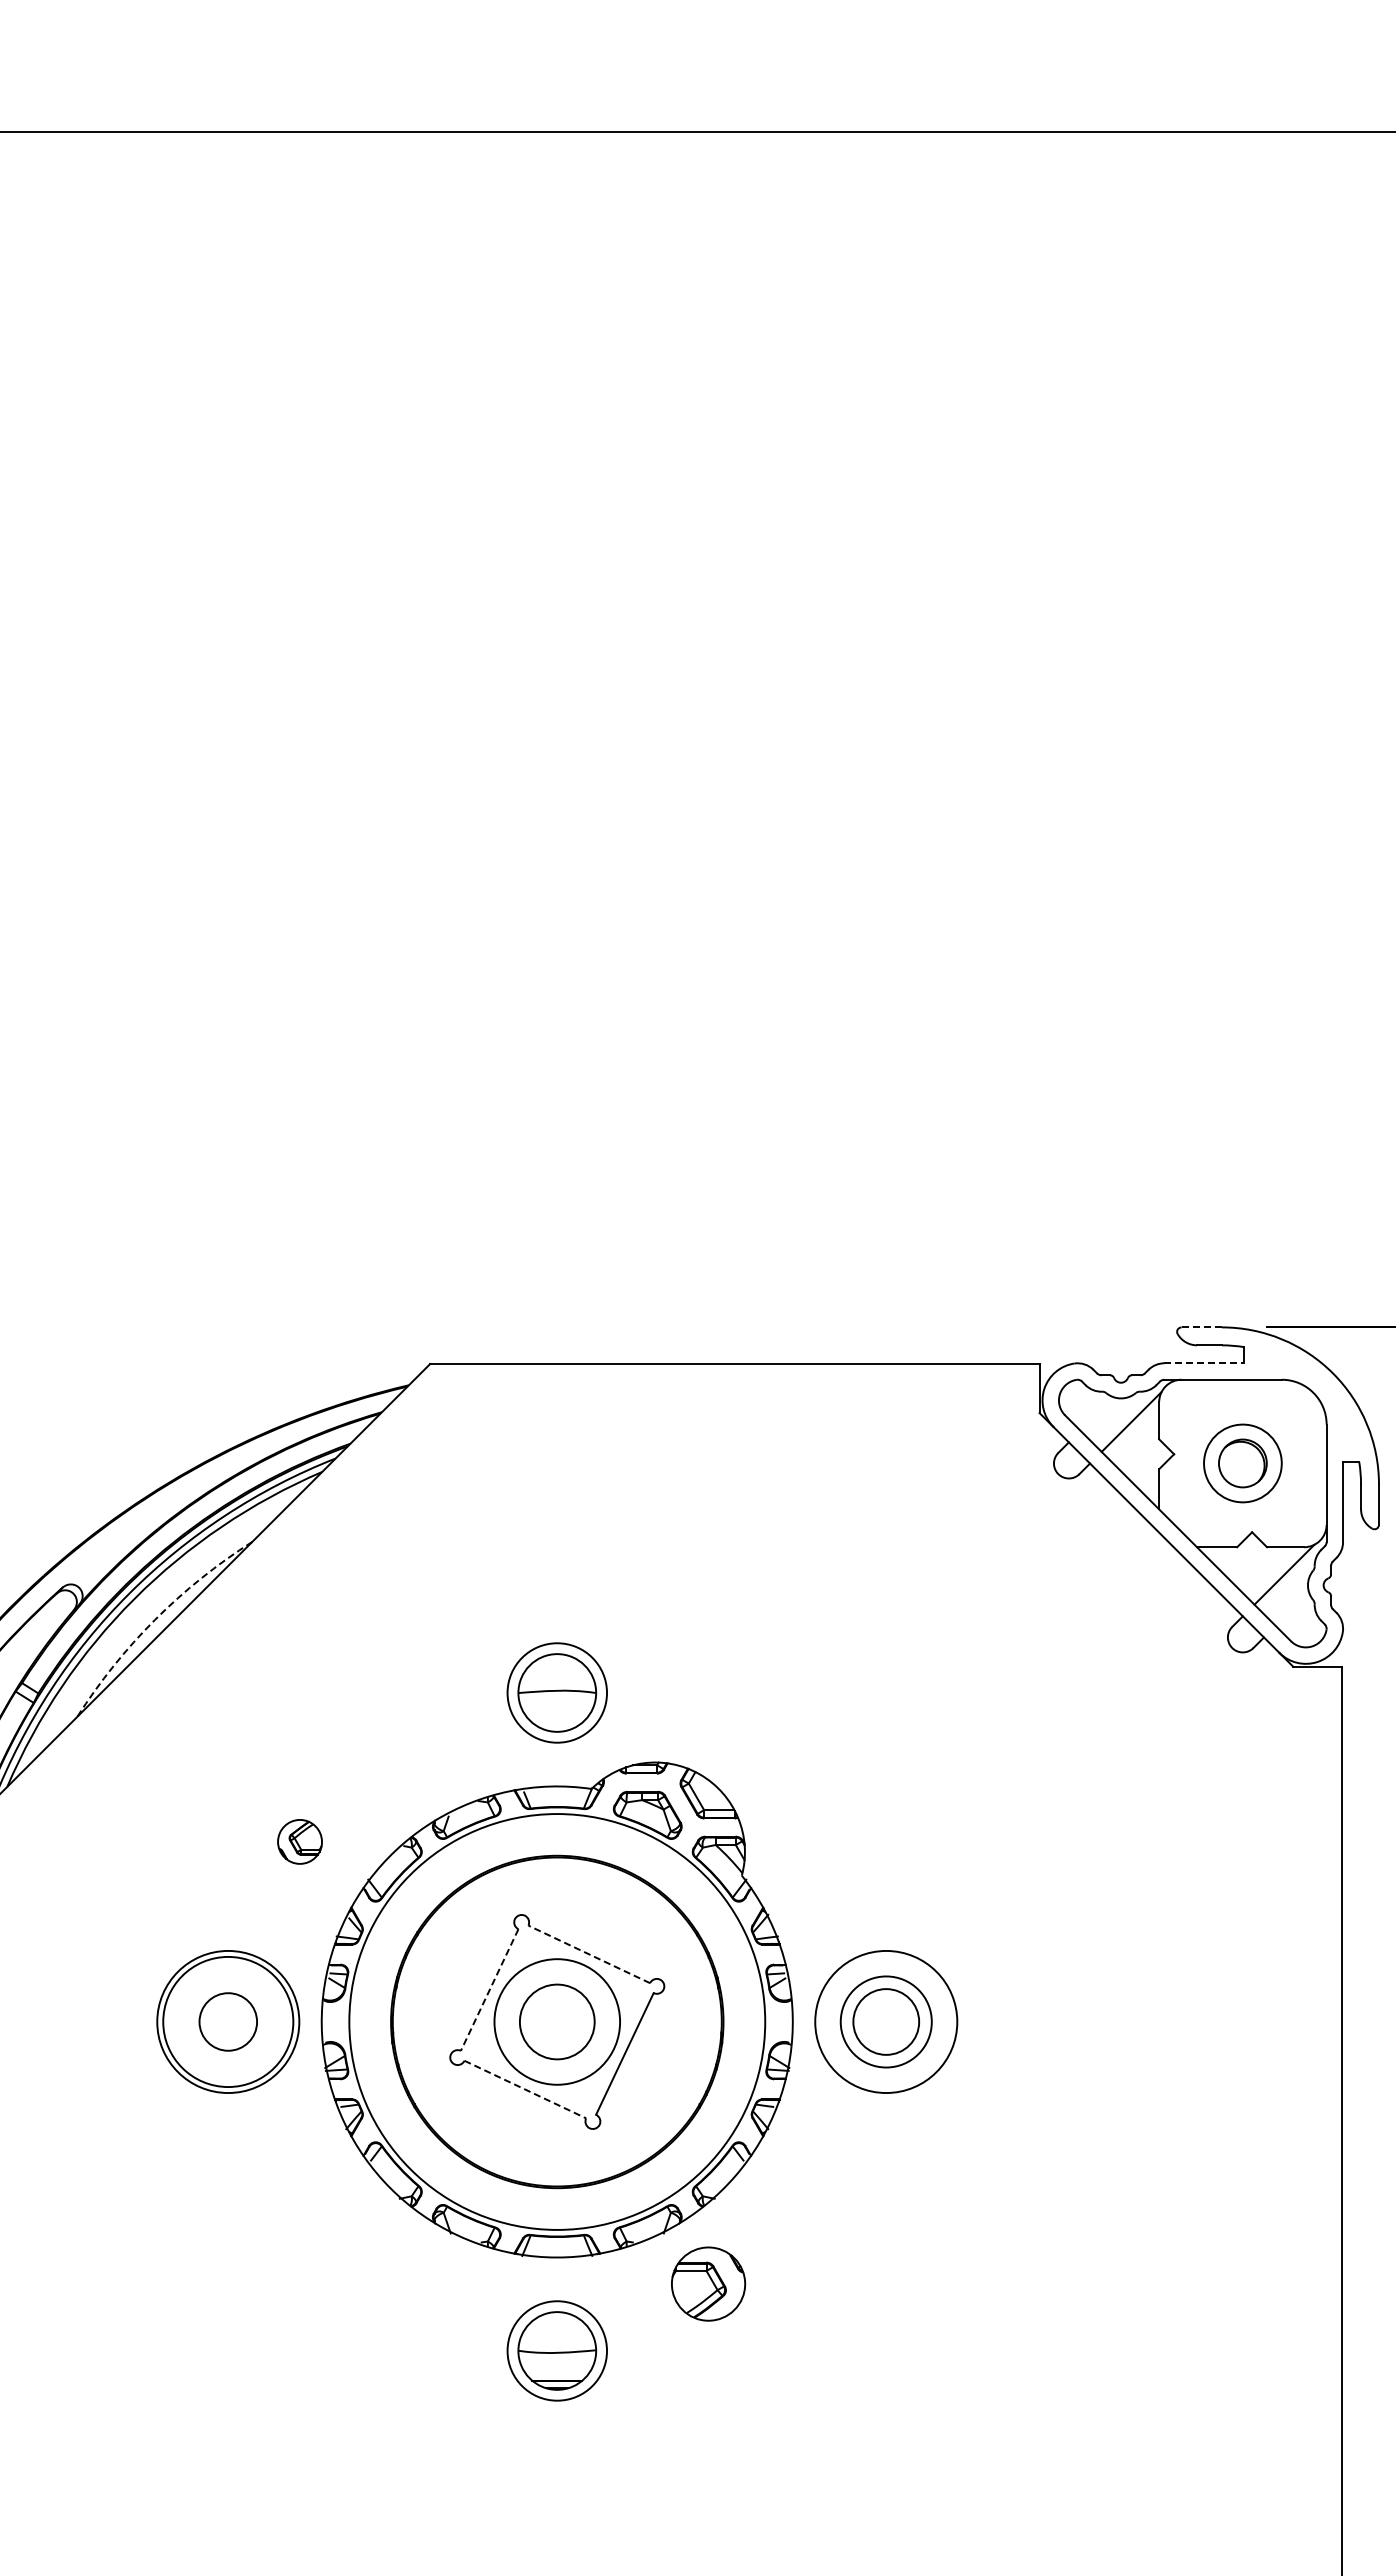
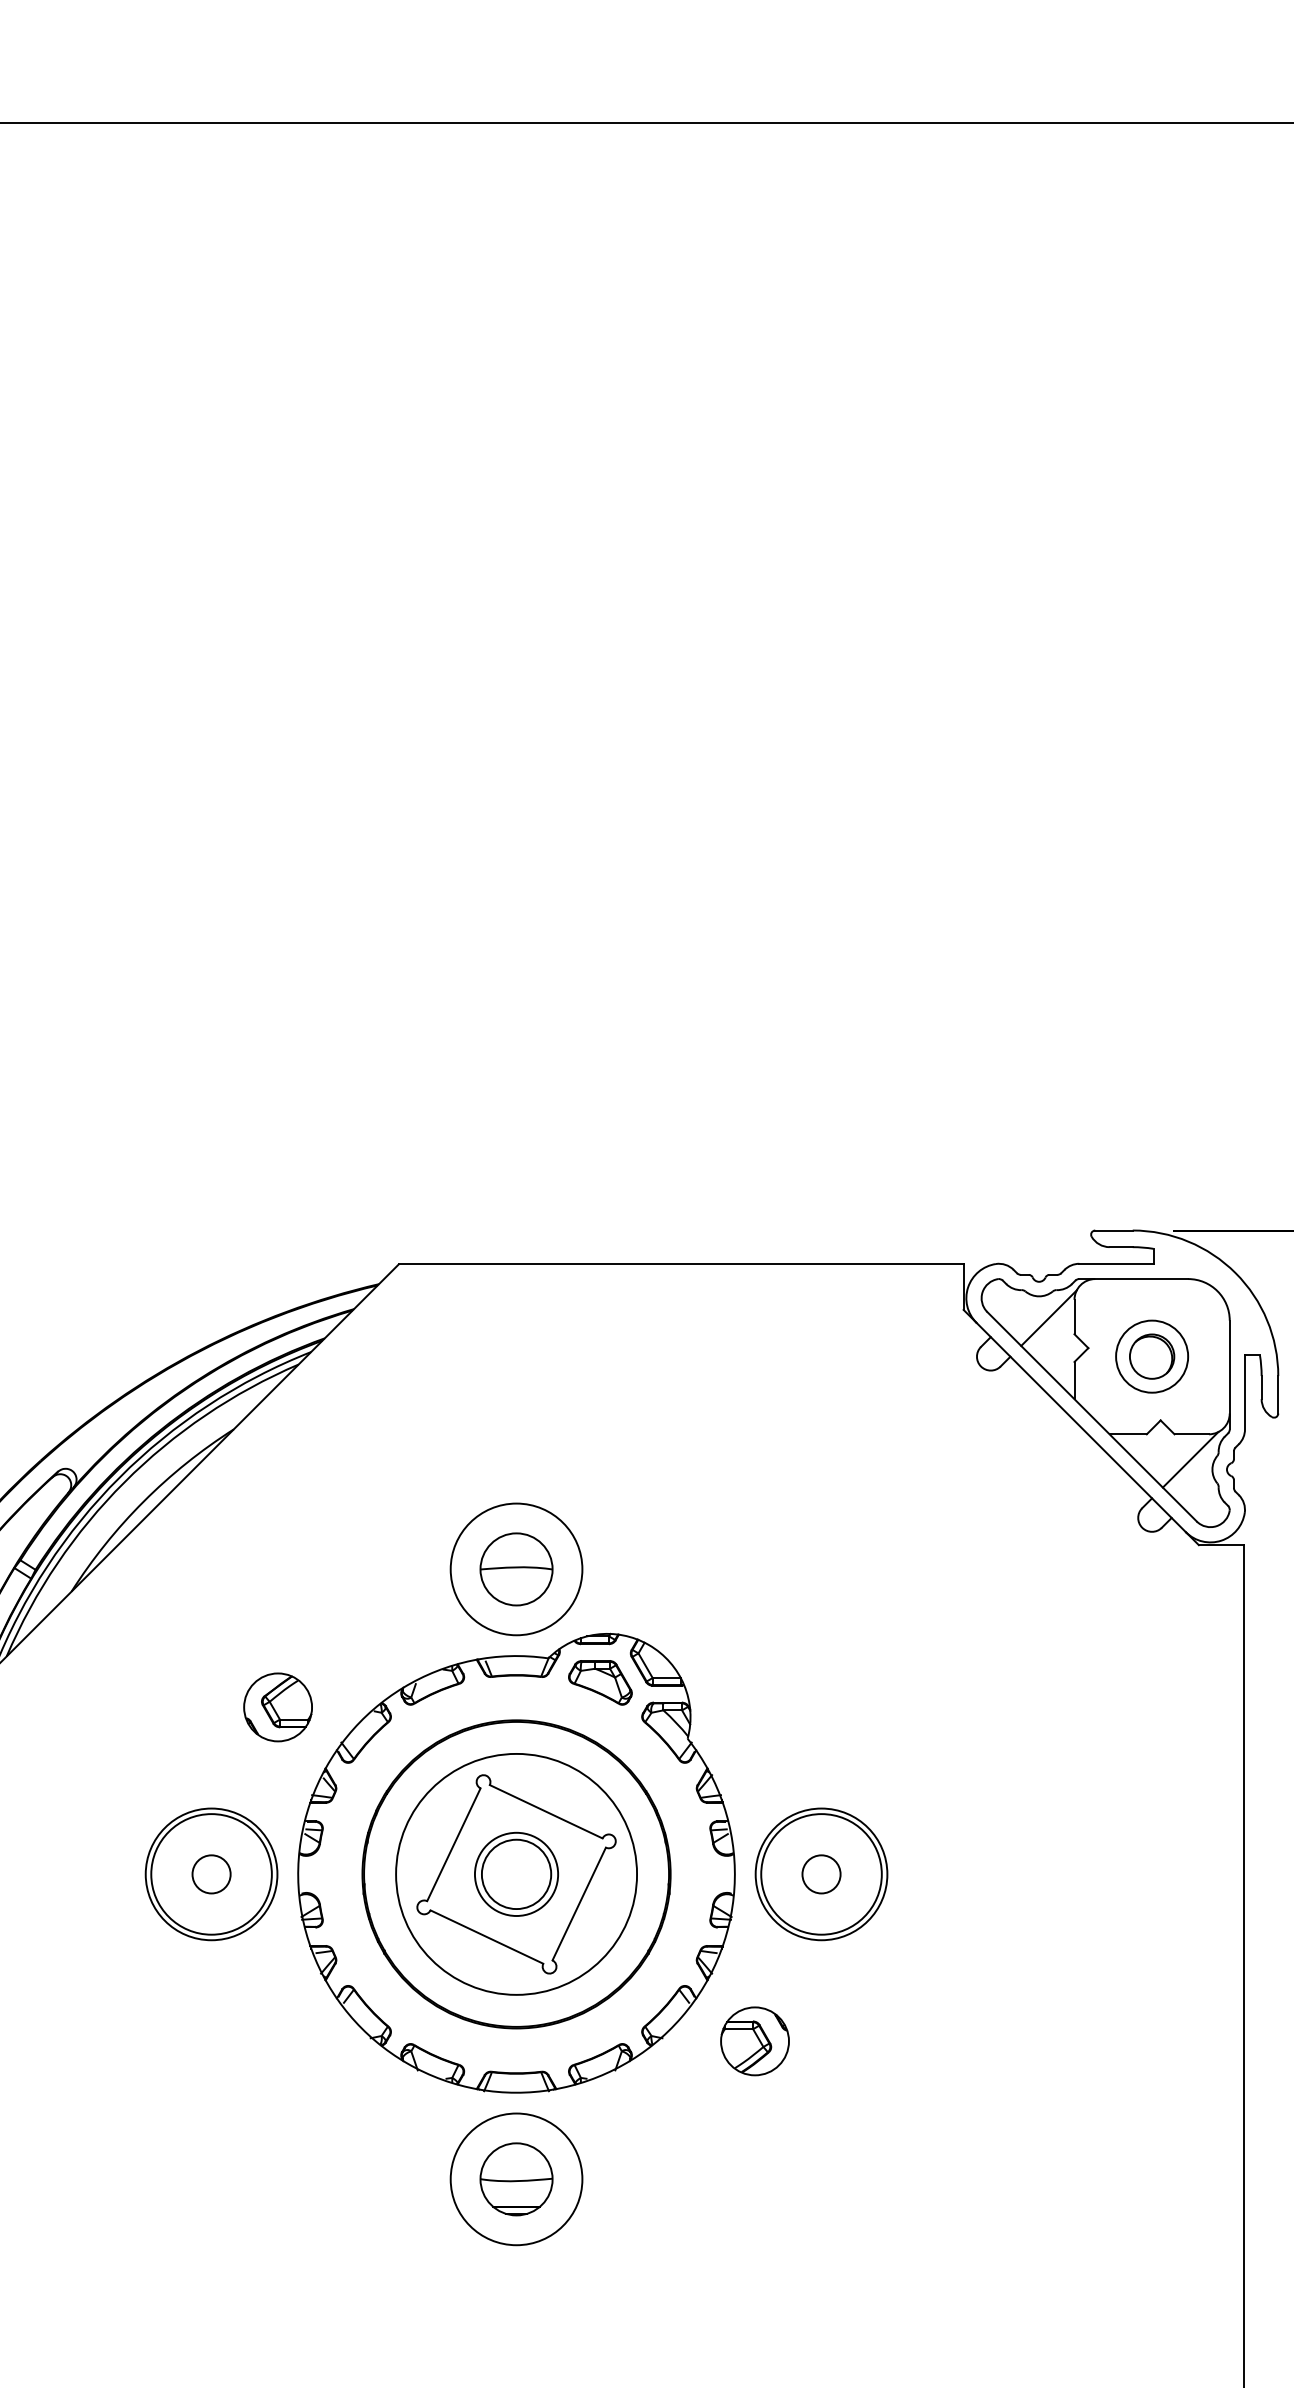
line: (1202, 1327) -> (1114, 1230), dashed -> solid
line: (1204, 1363) -> (1116, 1263), dashed -> solid
arc: (155, 1619) -> (144, 1501), dashed -> solid
circle: (557, 1692) -> (516, 1568), size x1.43
part: (299, 1841) -> (277, 1707), size x1.67
line: (588, 1954) -> (545, 1811), dashed -> solid
line: (489, 1990) -> (453, 1845), dashed -> solid
circle: (227, 2021) -> (210, 1873), size x0.71
circle: (557, 2021) -> (516, 1873), size x0.62
circle: (557, 2021) -> (516, 1873), size x0.71
circle: (885, 2021) -> (820, 1873), size x0.62
circle: (886, 2021) -> (821, 1873), size x1.43
line: (525, 2089) -> (487, 1936), dashed -> solid
part: (708, 2283) -> (754, 2040), moved
circle: (557, 2350) -> (516, 2178), size x1.43

